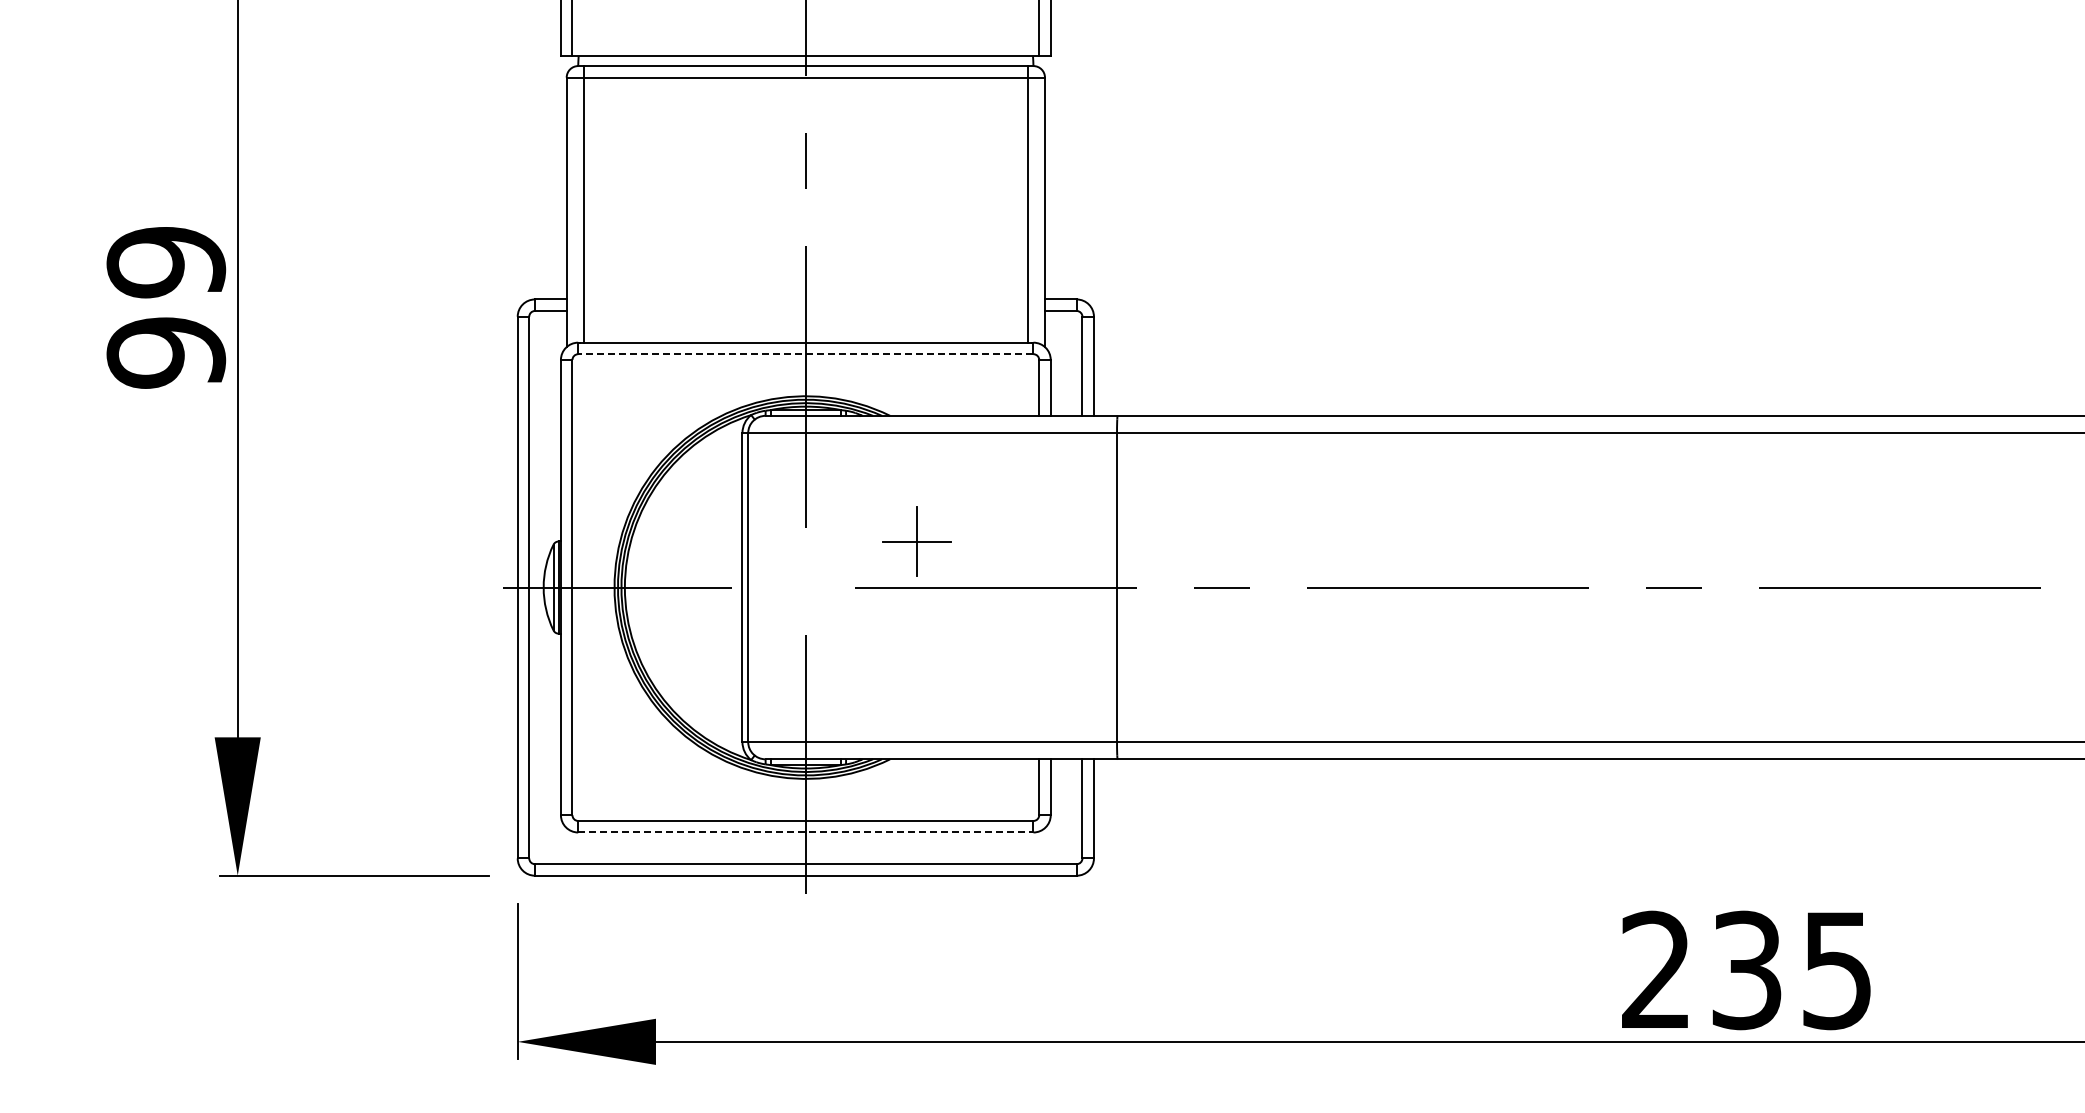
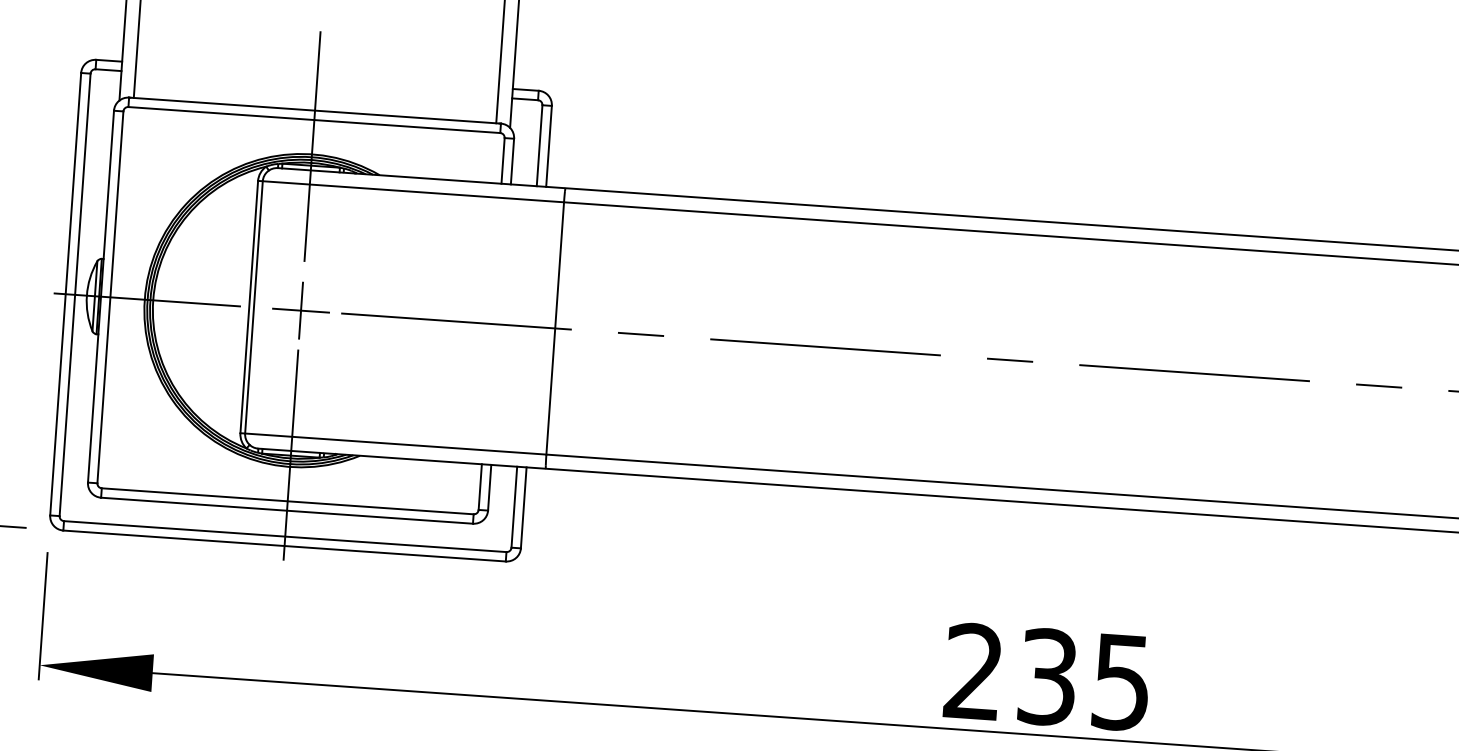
line: (805, 354) -> (314, 120), dashed -> solid
part: (916, 541) -> (300, 310), moved
line: (805, 832) -> (286, 510), dashed -> solid

